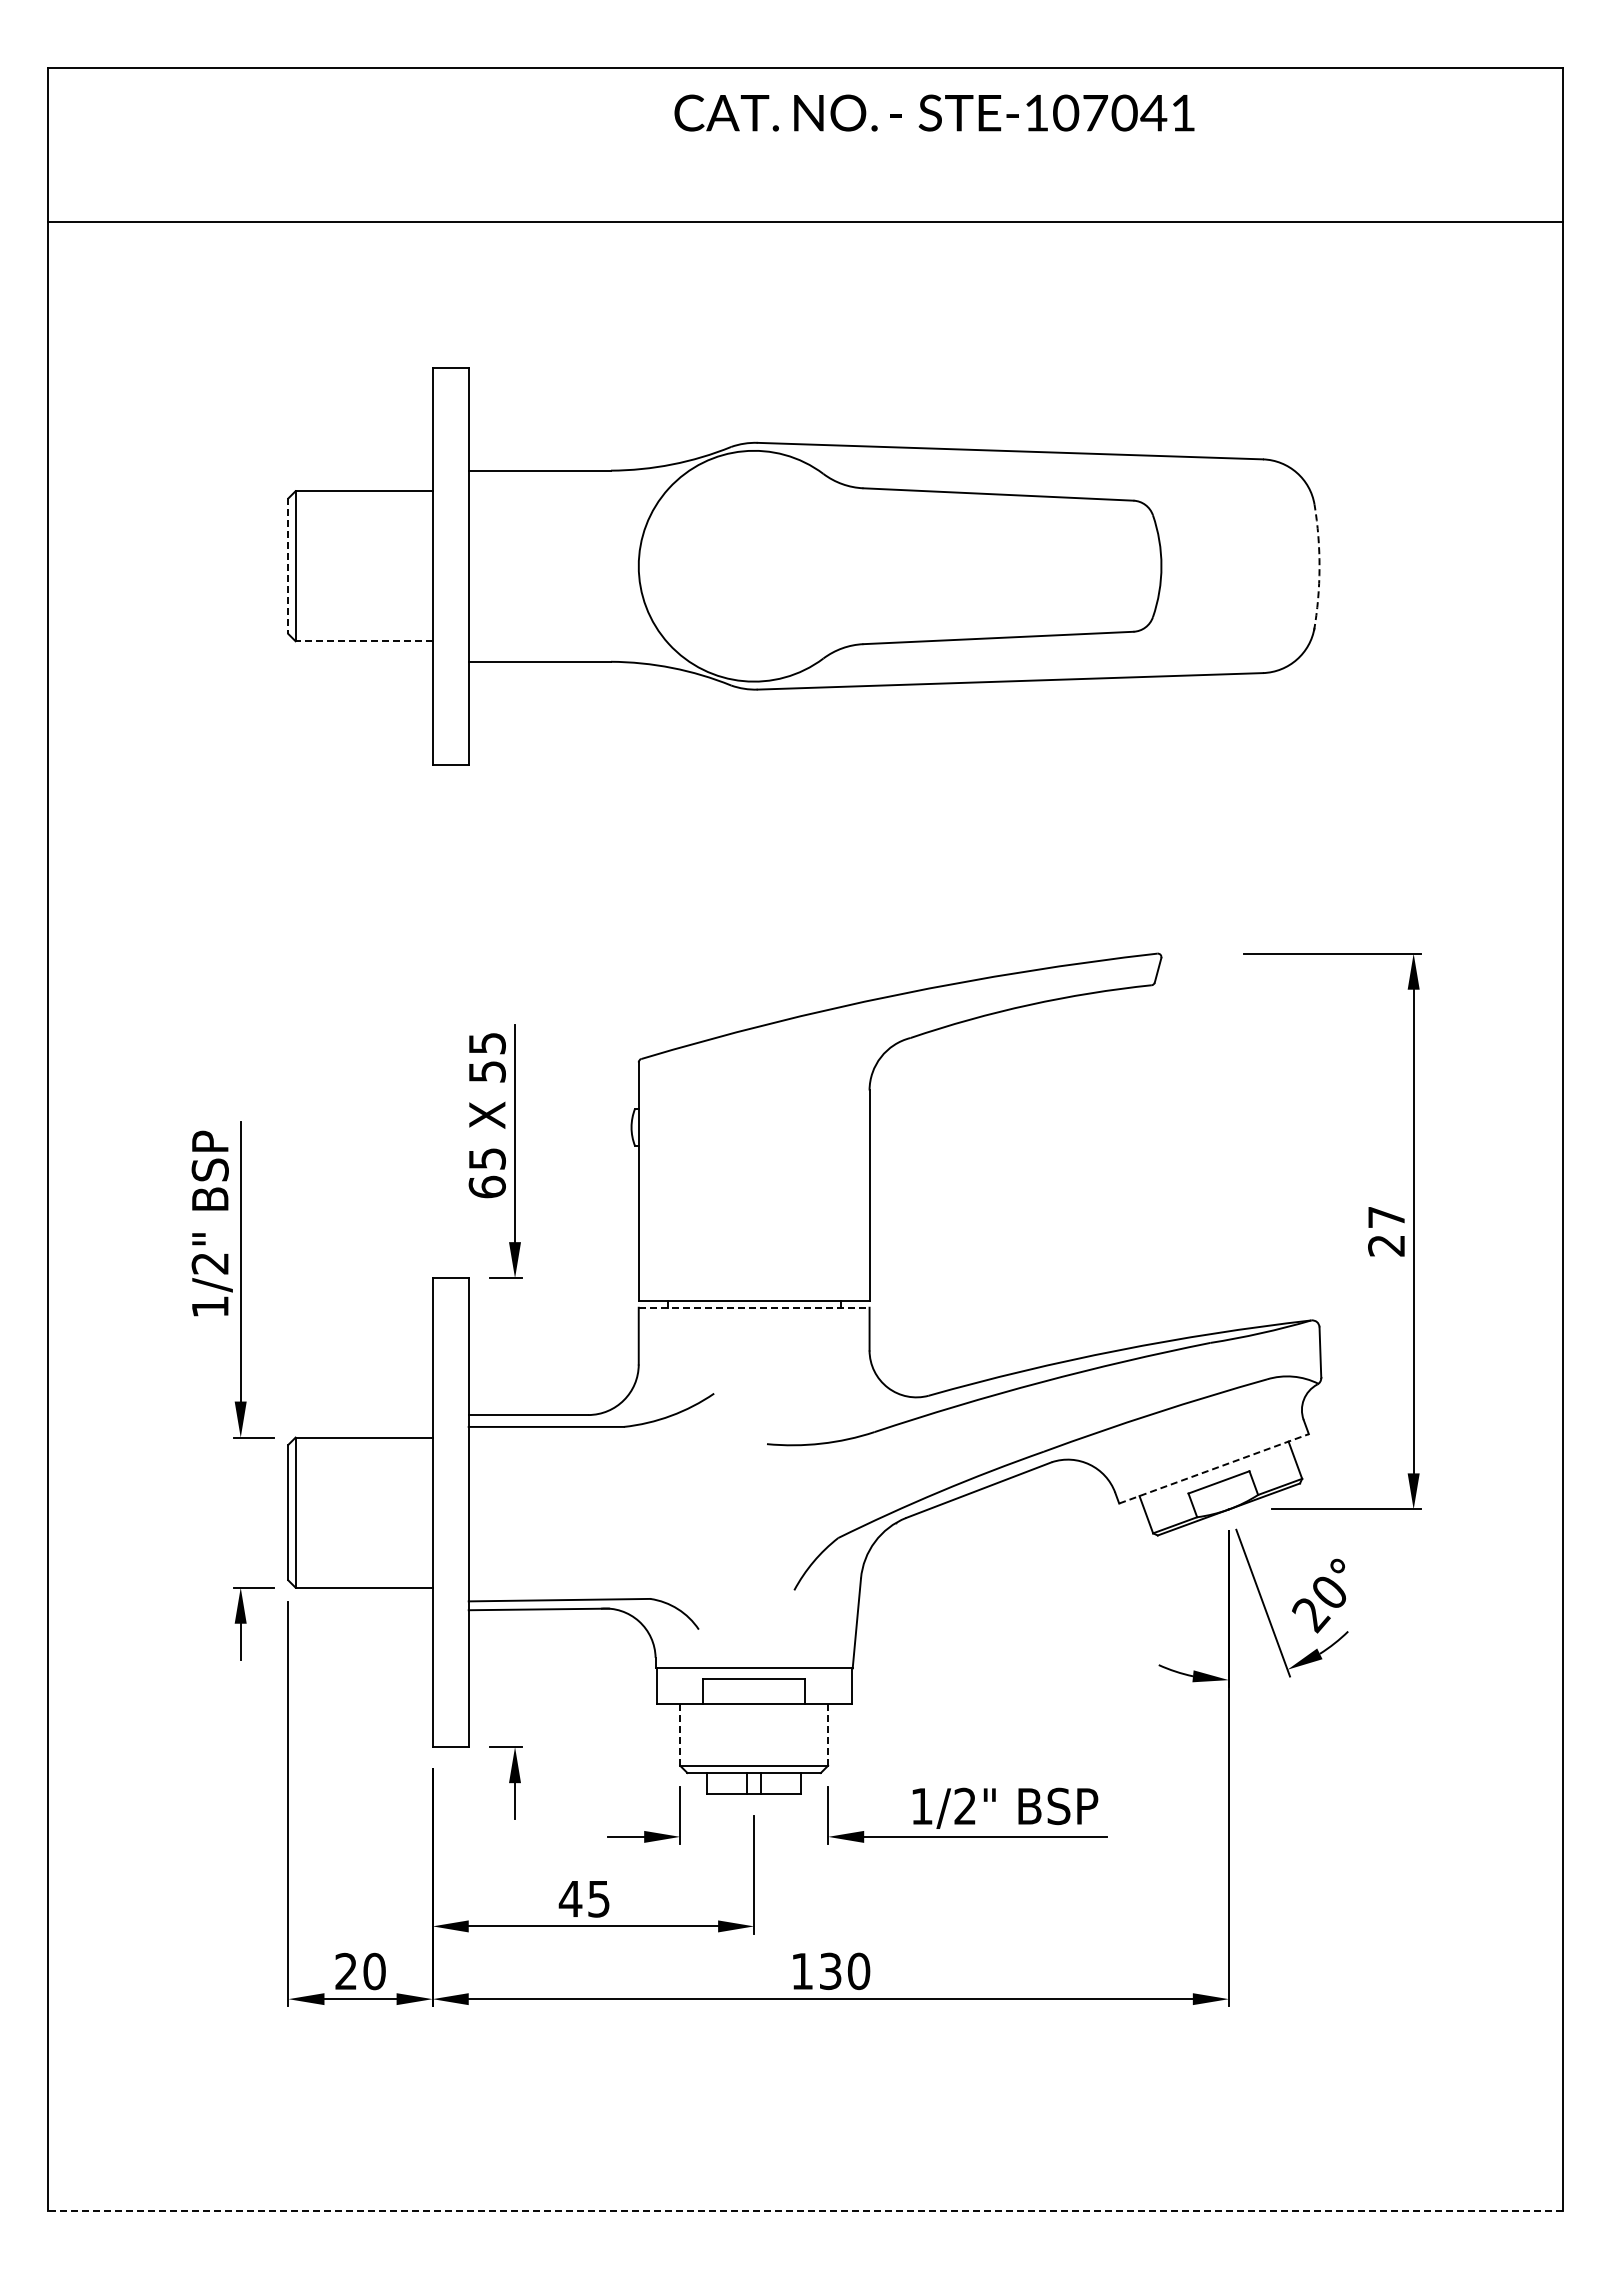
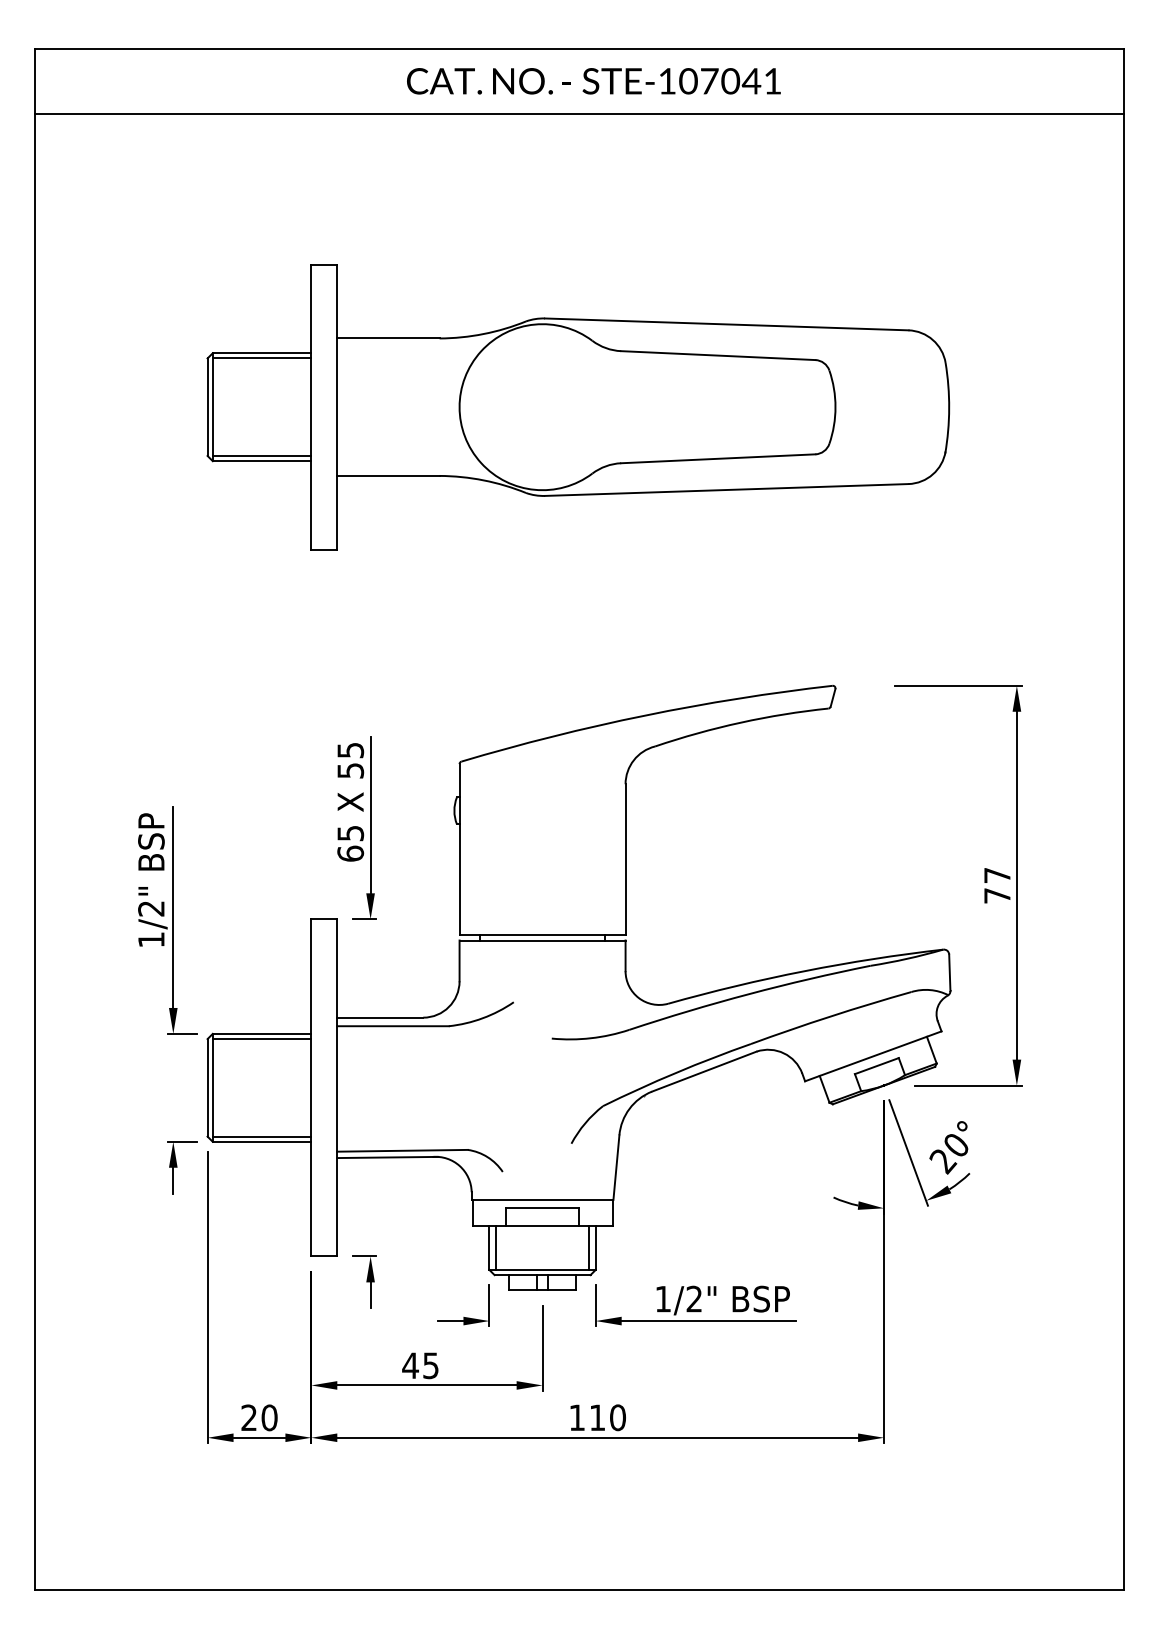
text: (934, 112) -> (593, 80), moved
line: (805, 221) -> (579, 113), moved
line: (363, 498) -> (261, 358), added
line: (288, 566) -> (207, 407), dashed -> solid
arc: (1319, 567) -> (949, 408), dashed -> solid
line: (363, 634) -> (261, 456), added
line: (364, 641) -> (262, 461), dashed -> solid
text: (1386, 1245) -> (997, 895), 27 -> 77
line: (754, 1307) -> (542, 940), dashed -> solid
line: (363, 1444) -> (261, 1038), added
line: (1214, 1468) -> (873, 1056), dashed -> solid
line: (363, 1580) -> (261, 1136), added
line: (689, 1734) -> (496, 1247), added
line: (819, 1734) -> (589, 1247), added
line: (680, 1735) -> (489, 1248), dashed -> solid
line: (828, 1735) -> (596, 1248), dashed -> solid
text: (830, 1971) -> (597, 1417), 130 -> 110
line: (805, 2210) -> (579, 1589), dashed -> solid

